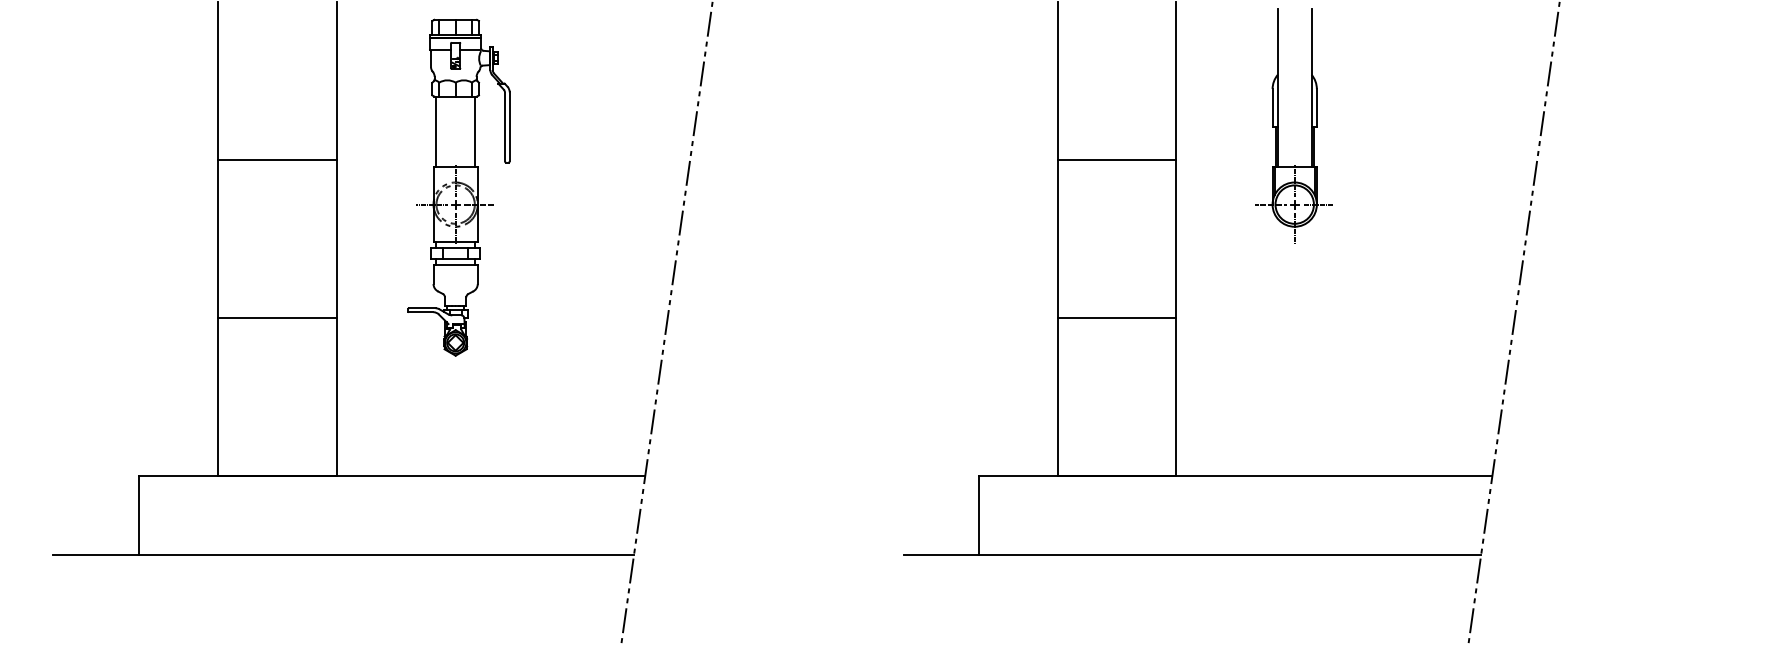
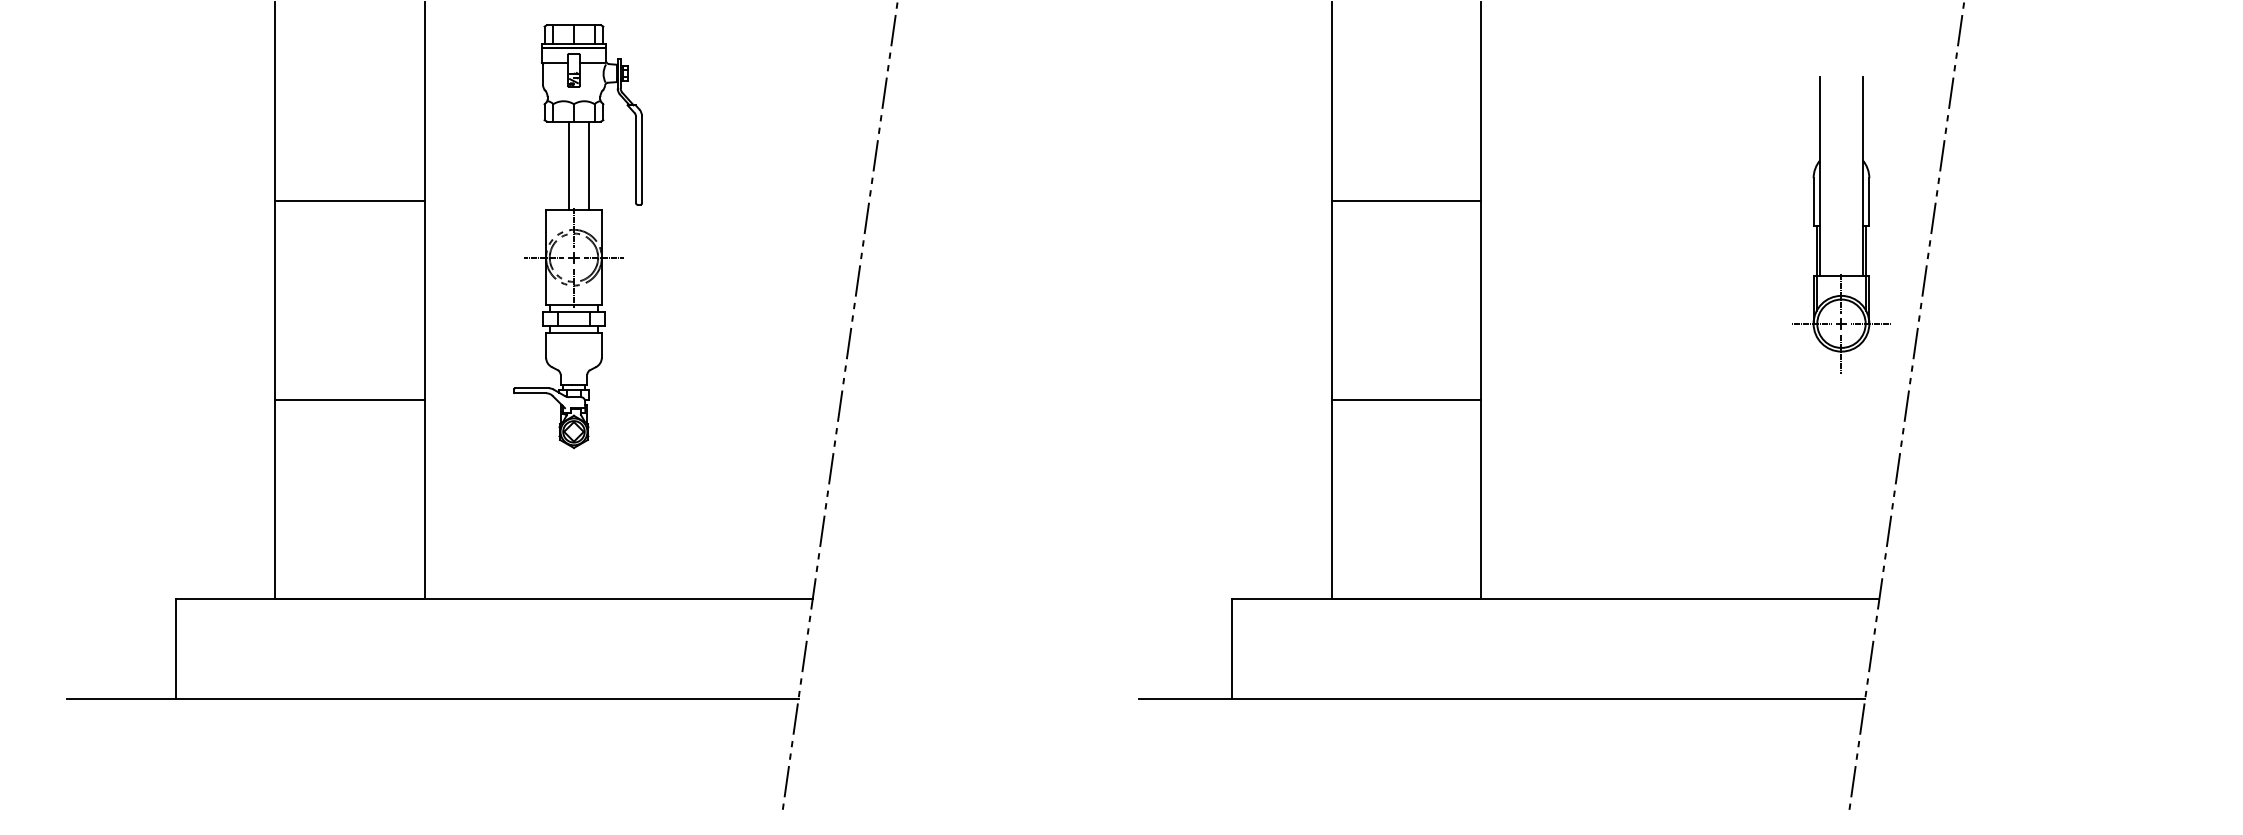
part: (1278, 125) -> (1820, 224), moved
line: (436, 131) -> (588, 165), moved
line: (475, 131) -> (569, 165), moved

